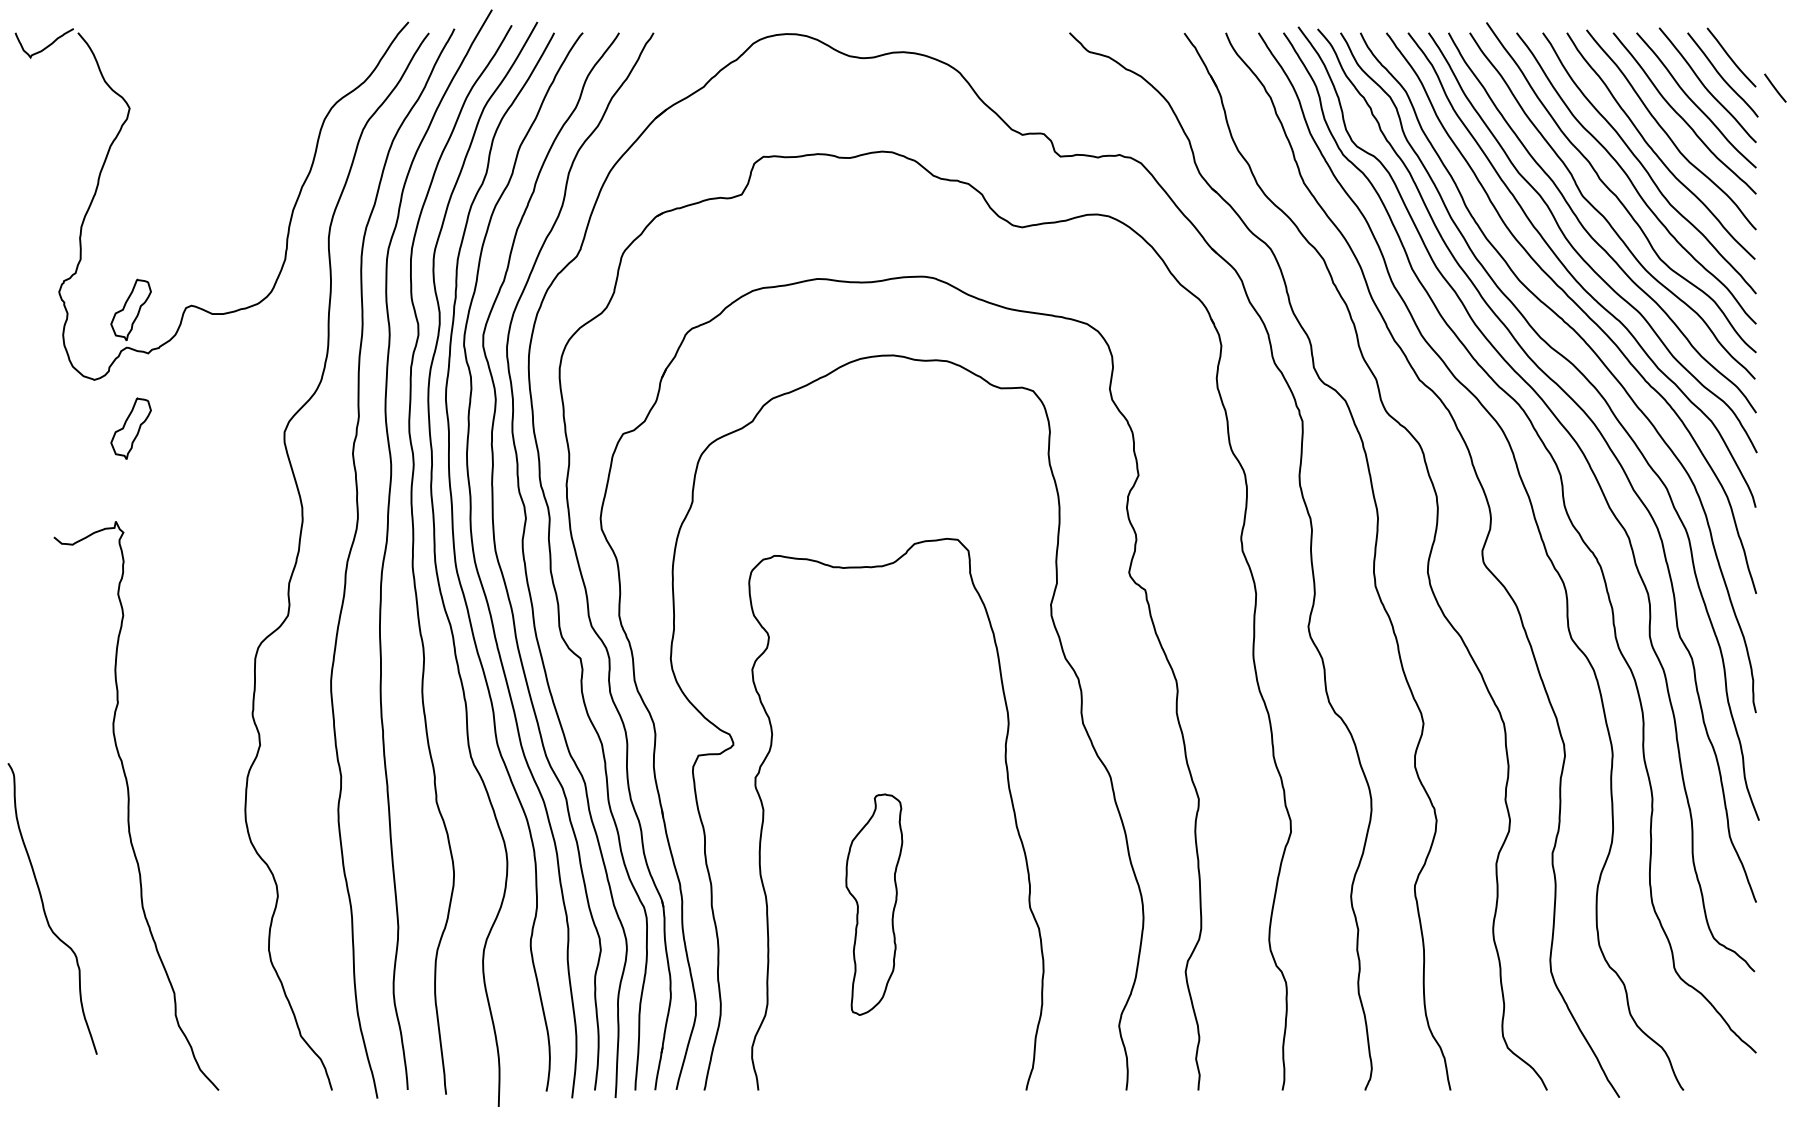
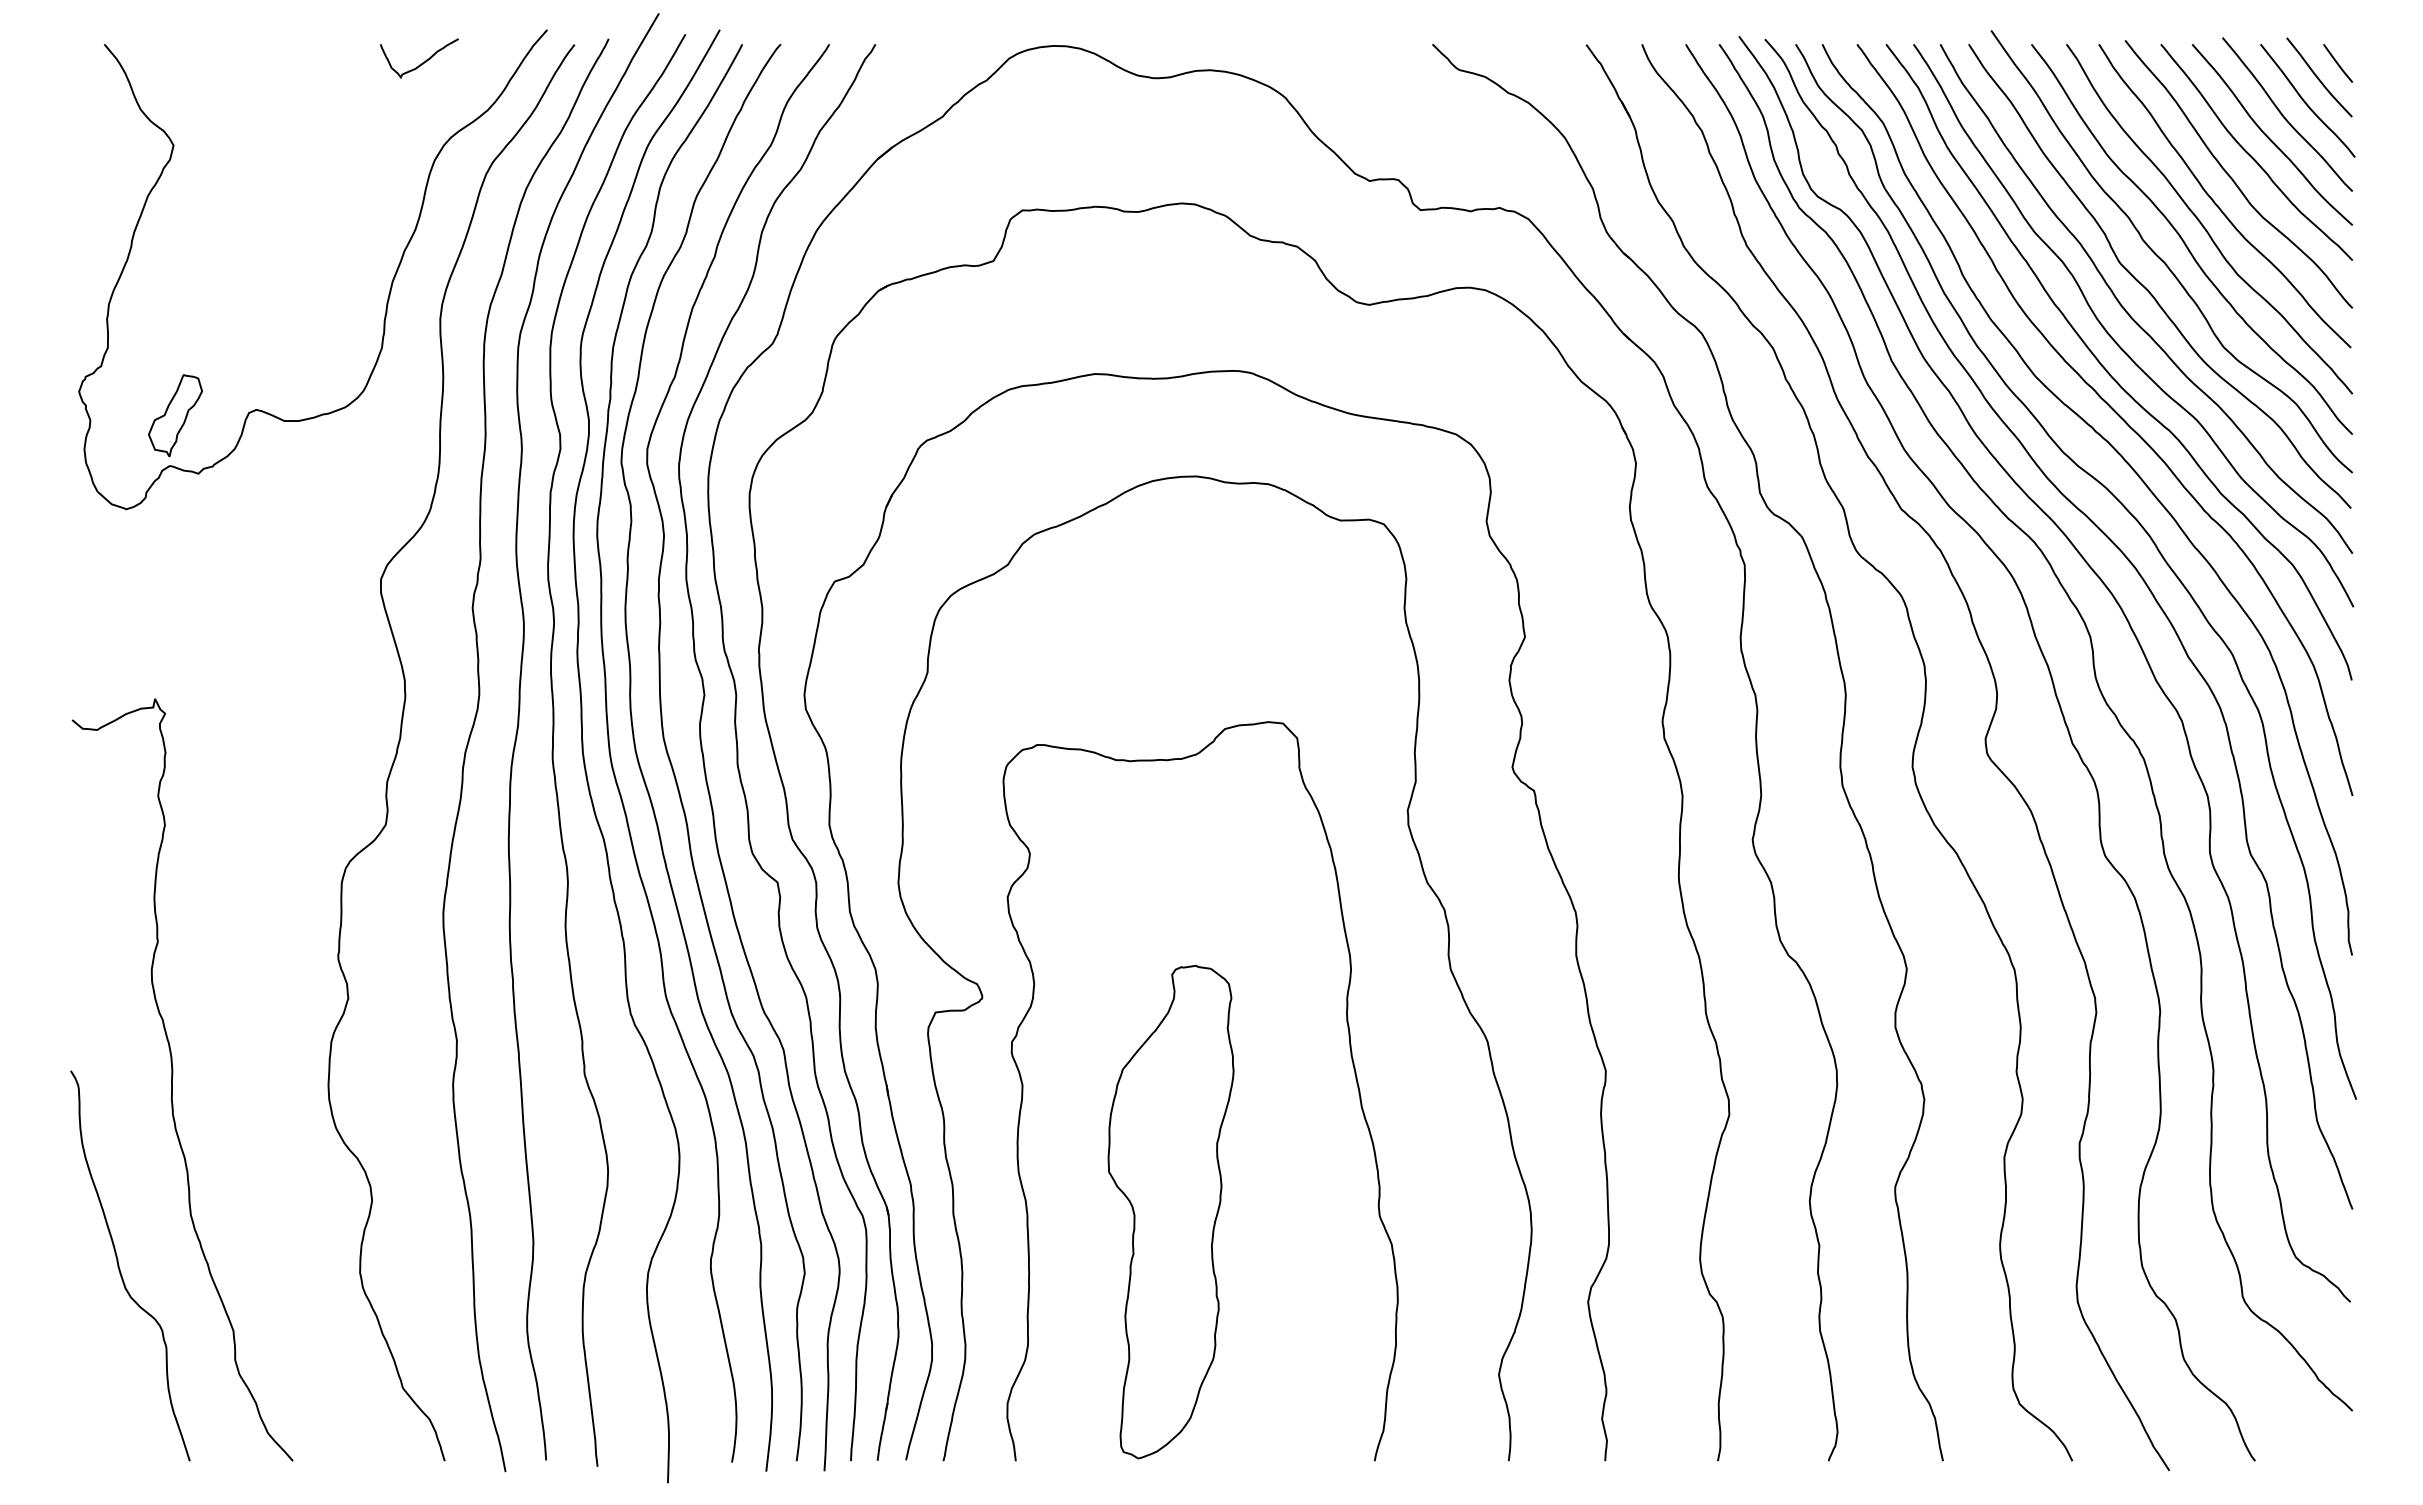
curve: (47, 45) -> (423, 61), moved
line: (1775, 88) -> (2338, 63), moved
part: (131, 428) -> (175, 574), removed
part: (873, 904) -> (1170, 1212), size x1.67
curve: (45, 911) -> (120, 1269), moved

